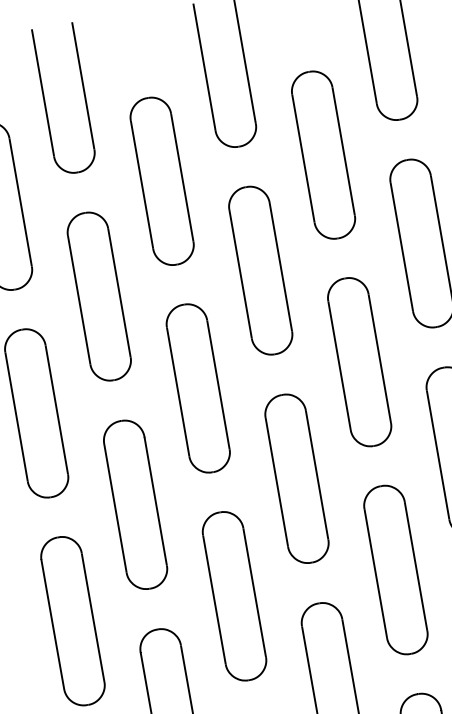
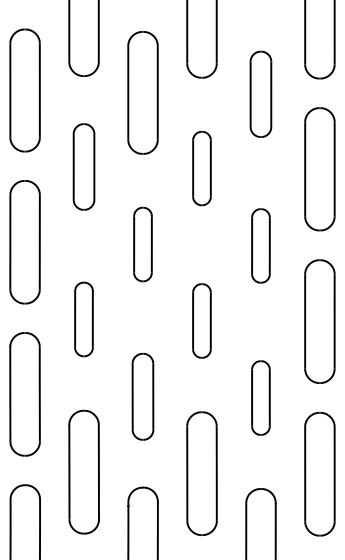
part: (322, 155) -> (260, 94), size x0.7
part: (260, 270) -> (201, 168), size x0.6
part: (98, 296) -> (83, 166), size x0.7
part: (358, 361) -> (260, 245), size x0.6
part: (197, 388) -> (142, 244), size x0.6
part: (296, 478) -> (201, 320), size x0.6
part: (134, 504) -> (83, 319), size x0.6
part: (395, 569) -> (260, 397), size x0.6
part: (233, 596) -> (142, 396), size x0.7

